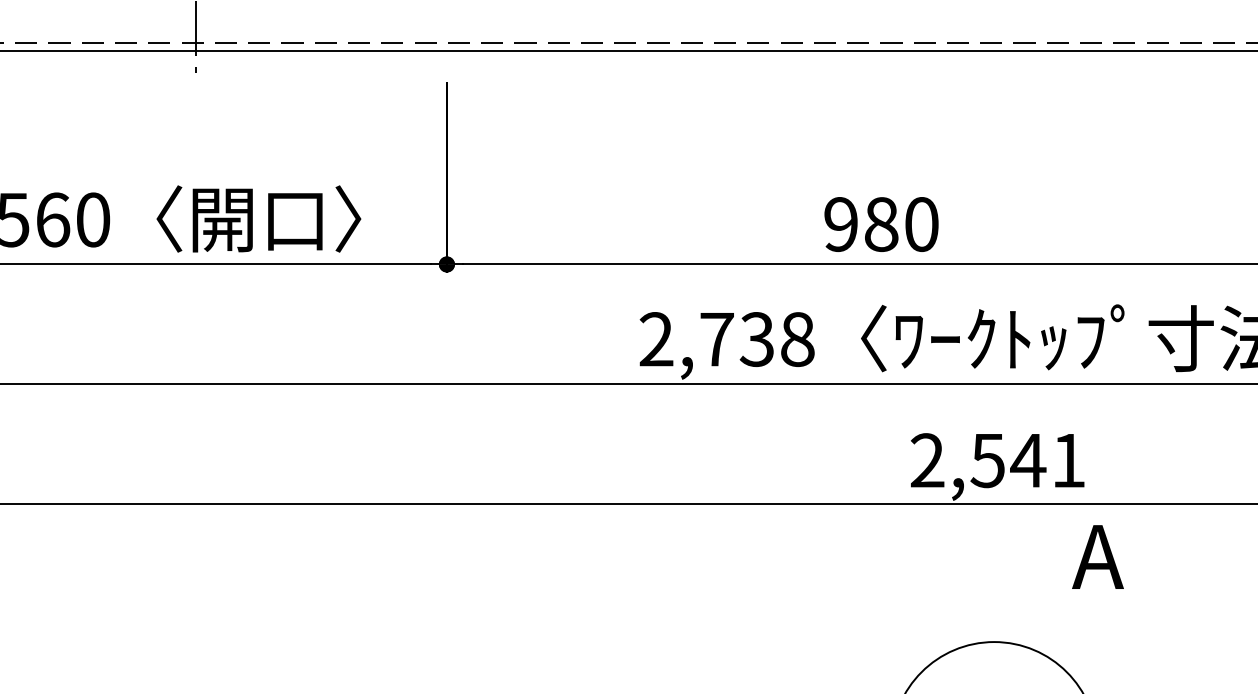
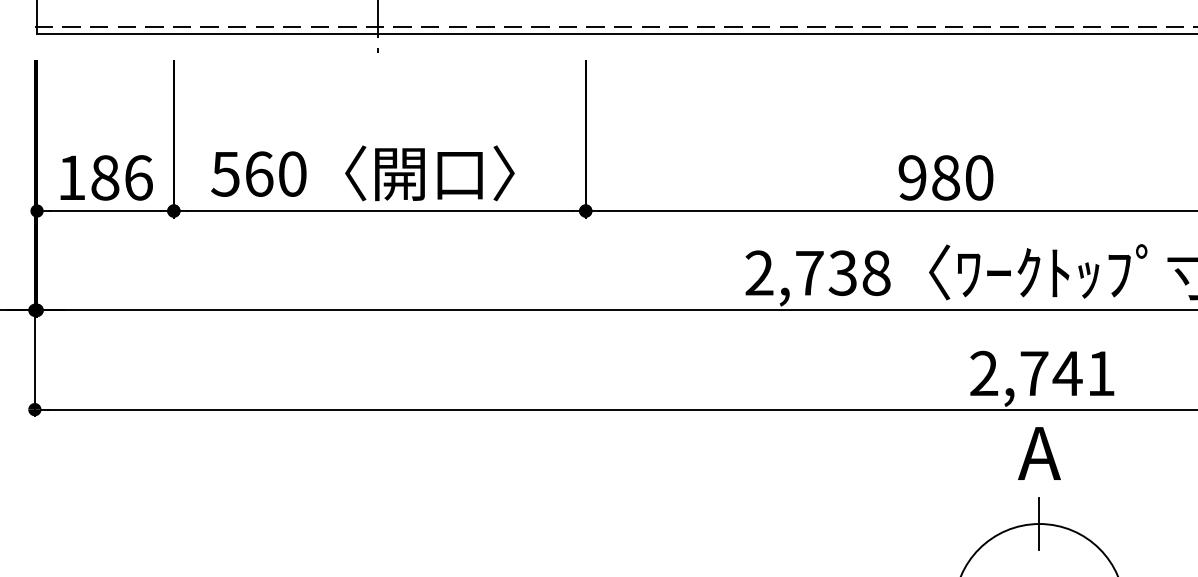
text: (987, 460) -> (1033, 373), 2,541 -> 2,741
text: (1098, 556) -> (1039, 453), moved
line: (994, 641) -> (1039, 523), added

